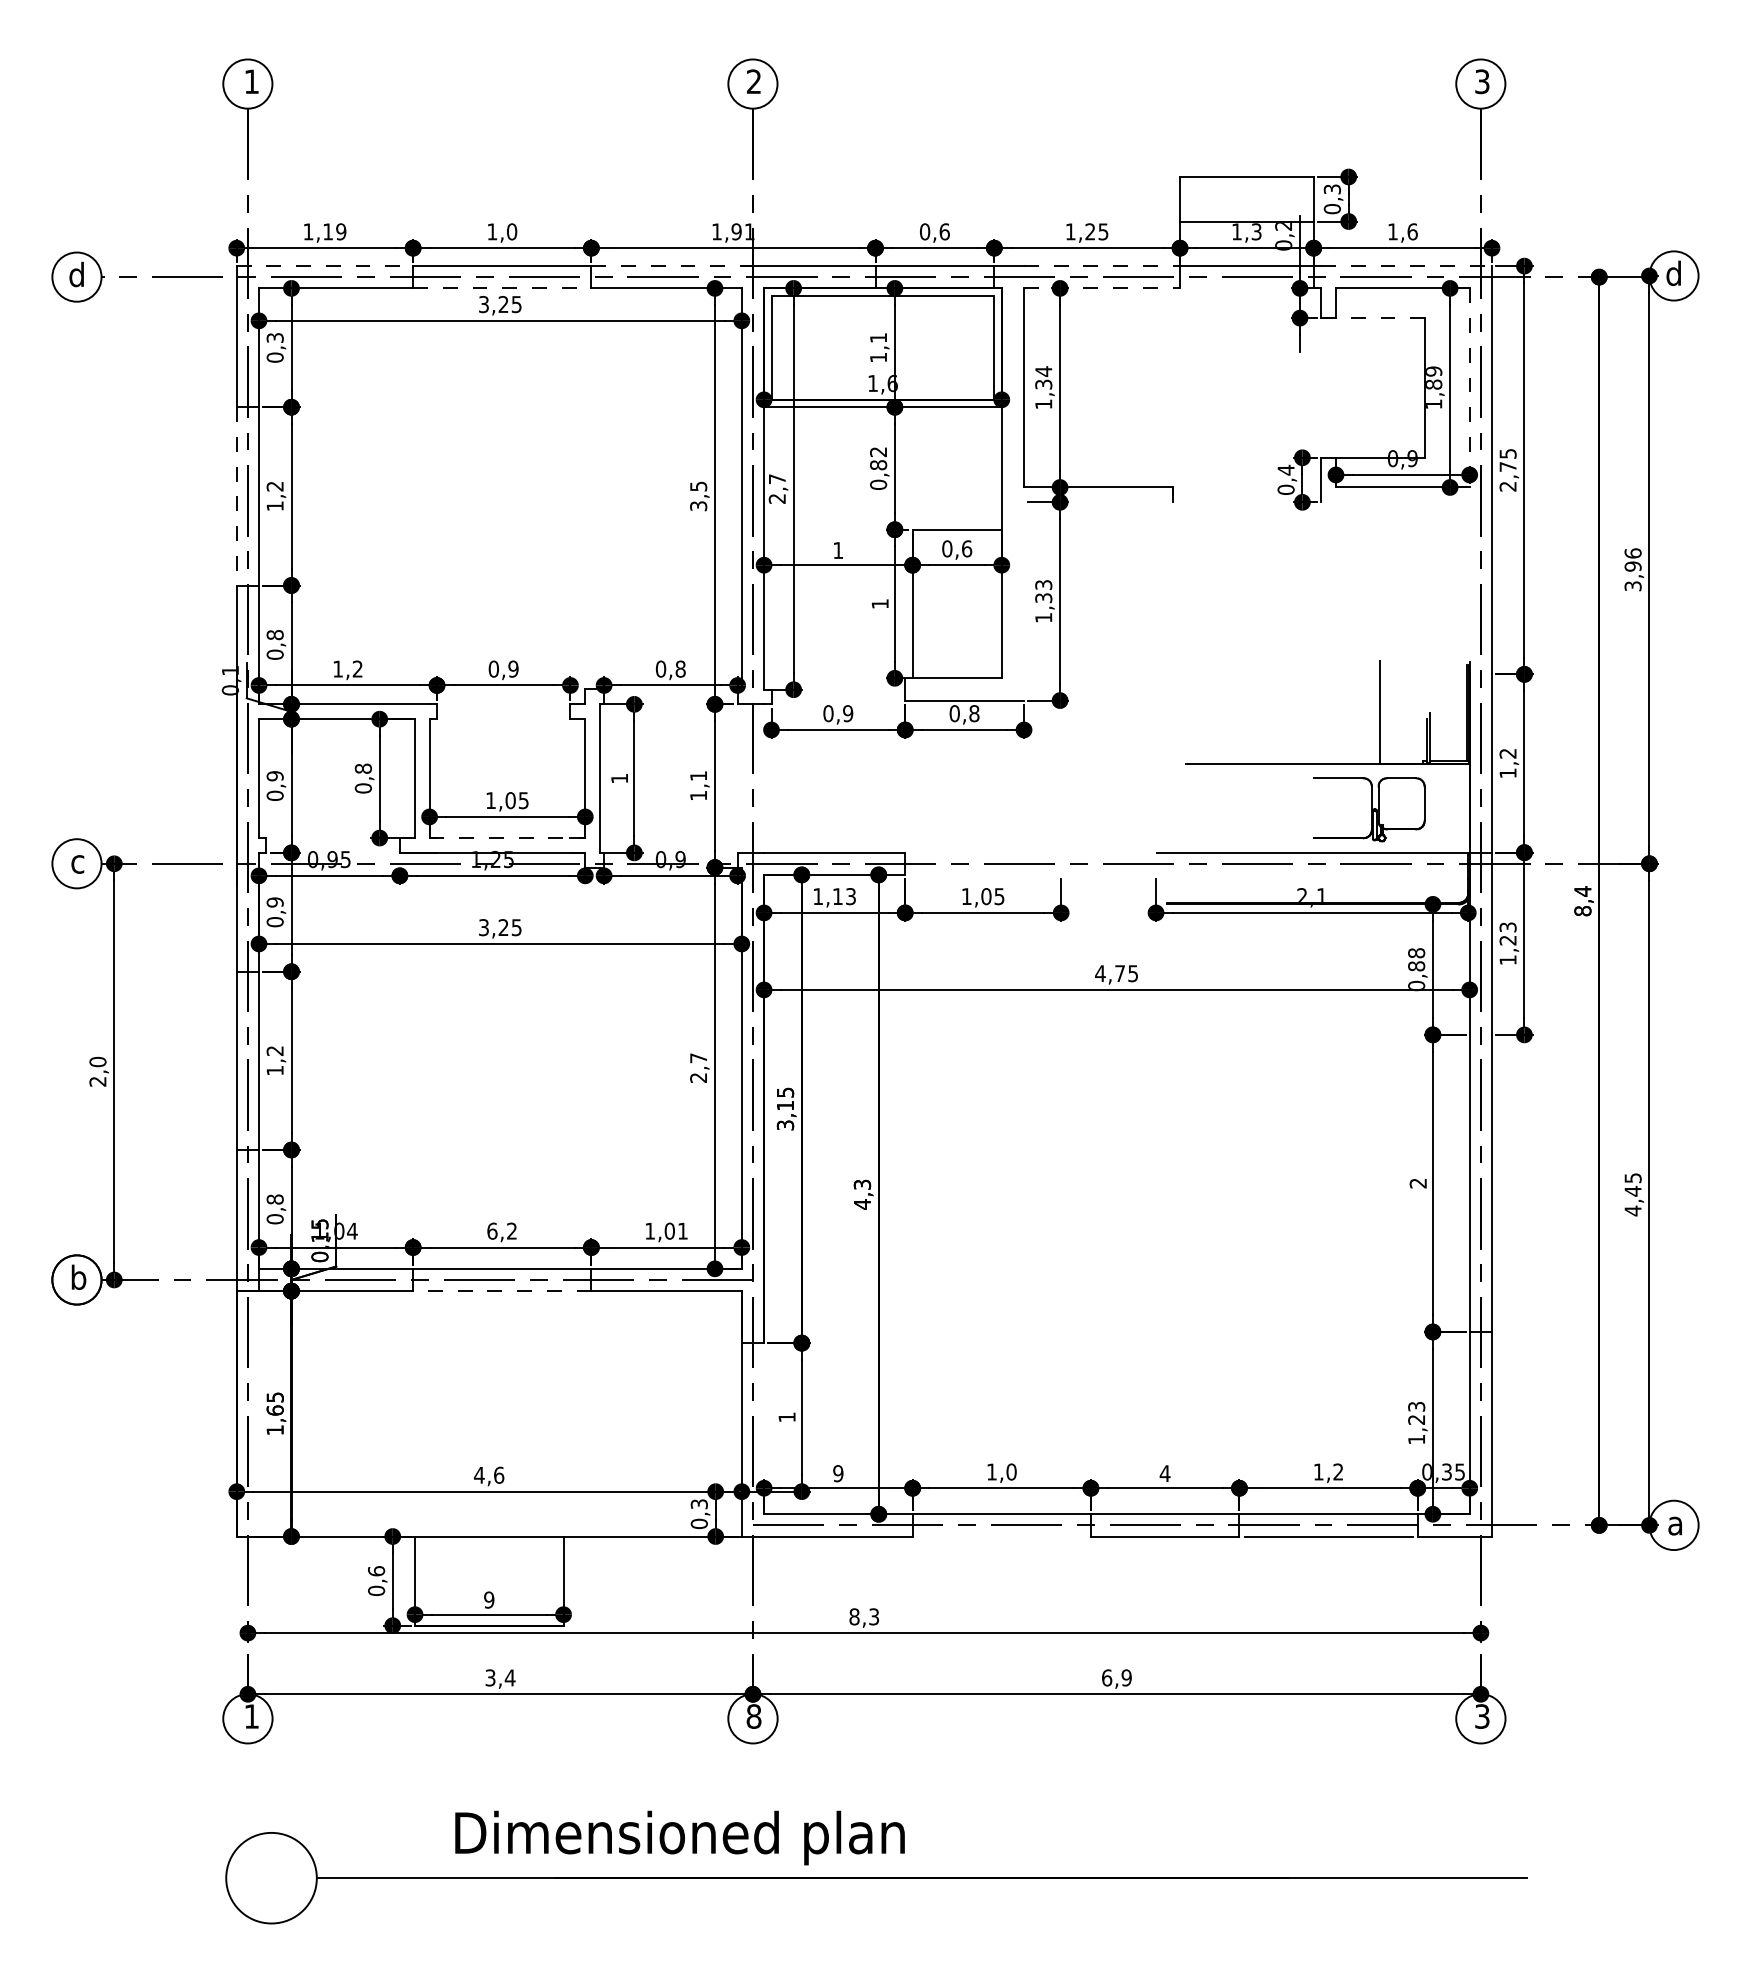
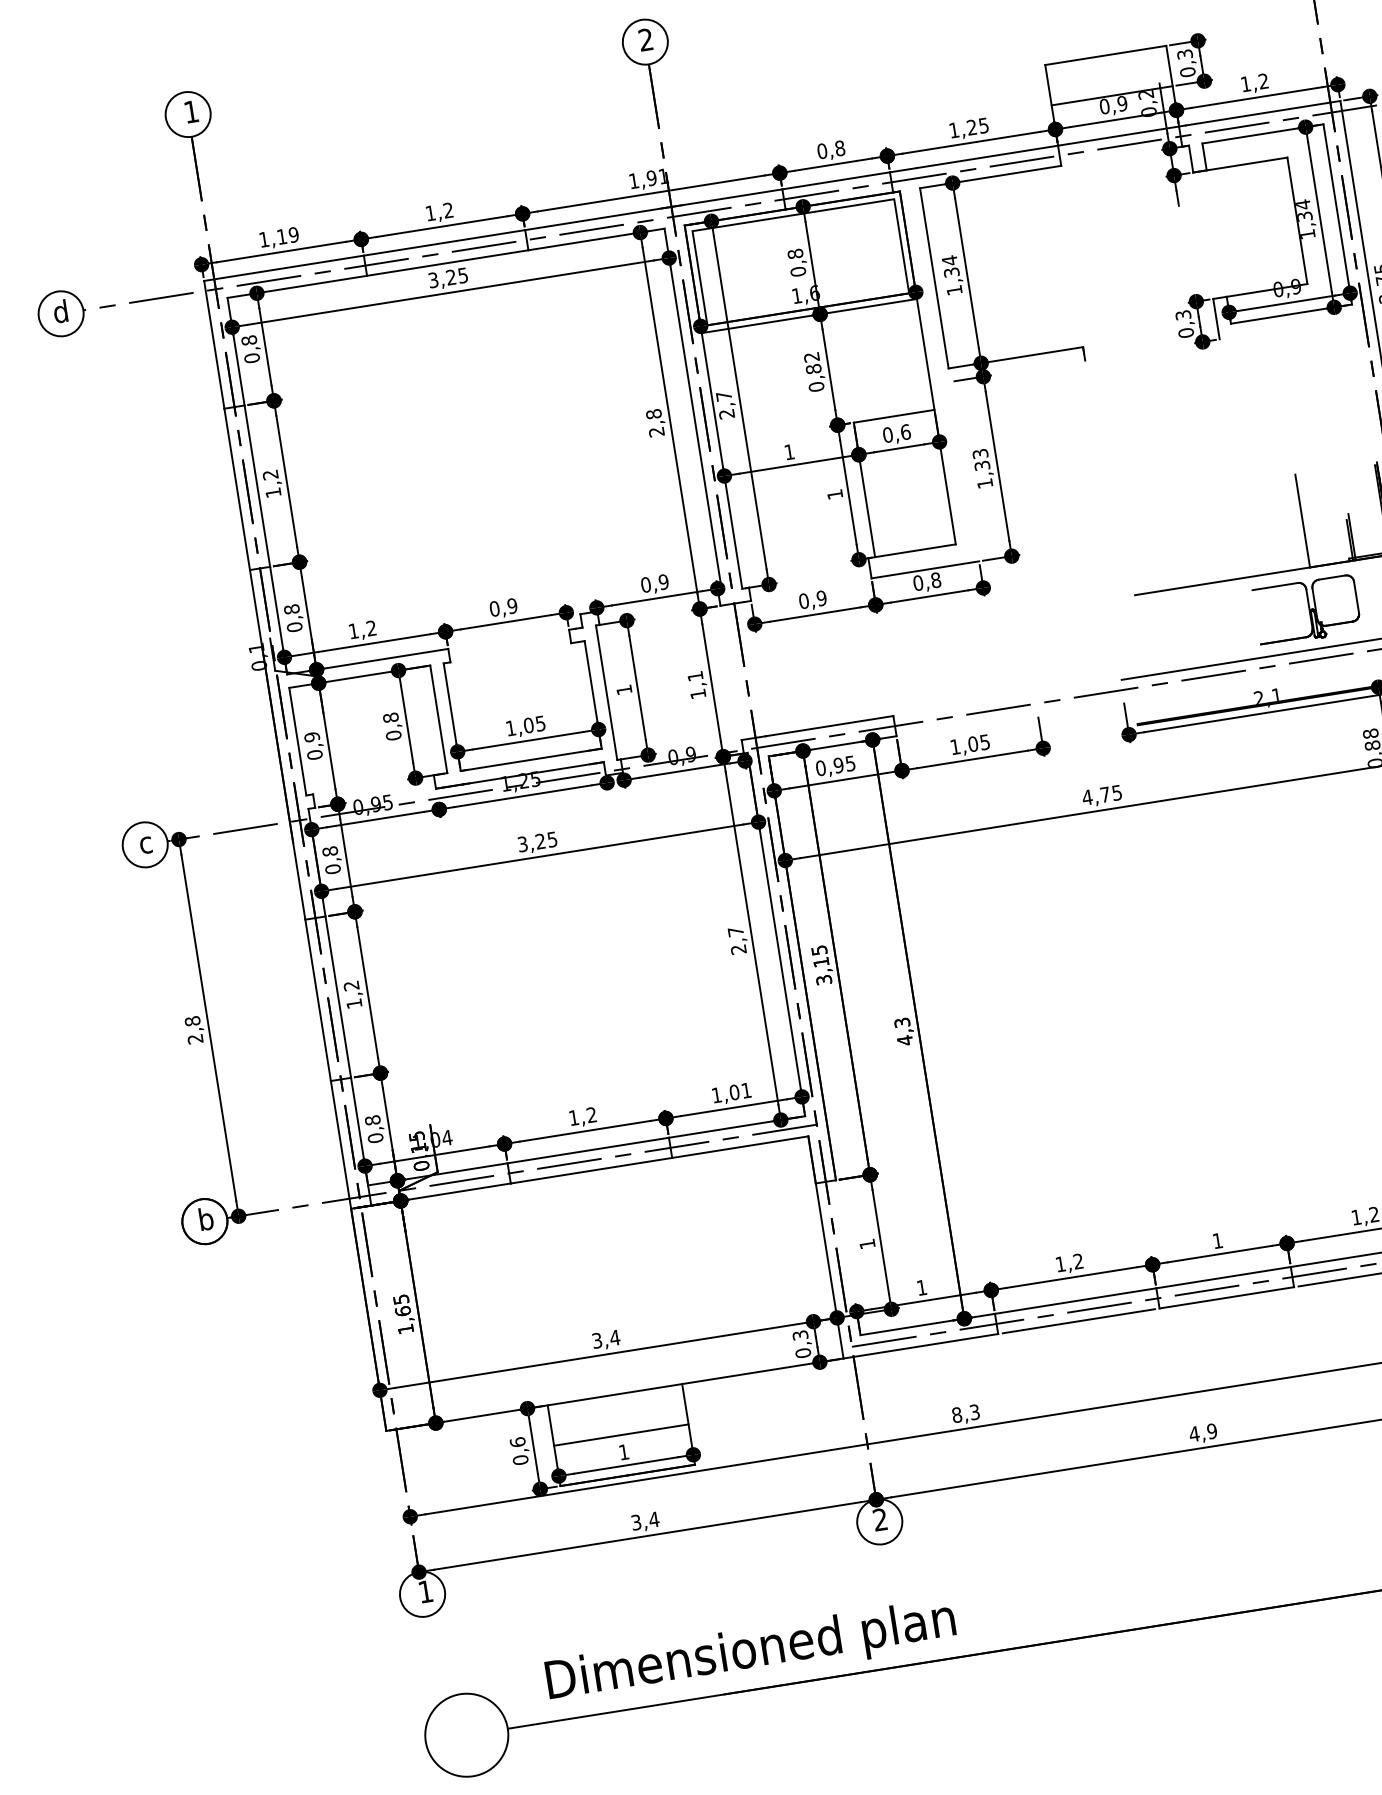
text: (512, 231) -> (448, 210), 1,0 -> 1,2
text: (944, 231) -> (839, 148), 0,6 -> 0,8
text: (1246, 231) -> (1113, 104), 1,3 -> 0,9
text: (1412, 231) -> (1263, 81), 1,6 -> 1,2
line: (325, 266) -> (284, 268), dashed -> solid
line: (678, 266) -> (604, 217), dashed -> solid
line: (1102, 266) -> (987, 157), dashed -> solid
line: (1407, 266) -> (1264, 113), dashed -> solid
line: (502, 288) -> (447, 263), dashed -> solid
line: (1102, 288) -> (991, 177), dashed -> solid
line: (1373, 318) -> (1240, 165), dashed -> solid
text: (274, 337) -> (248, 340), 0,3 -> 0,8
text: (878, 347) -> (796, 262), 1,1 -> 0,8
text: (1434, 377) -> (1304, 210), 1,89 -> 1,34
line: (1469, 387) -> (1337, 214), dashed -> solid
text: (1285, 469) -> (1182, 314), 0,4 -> 0,3
line: (236, 496) -> (236, 489), dashed -> solid
text: (698, 496) -> (655, 423), 3,5 -> 2,8
text: (680, 668) -> (663, 581), 0,8 -> 0,9
line: (507, 838) -> (531, 760), dashed -> solid
text: (834, 896) -> (835, 765), 1,13 -> 0,95
text: (274, 902) -> (329, 851), 0,9 -> 0,8
text: (97, 1061) -> (192, 1020), 2,0 -> 2,8
text: (492, 1230) -> (573, 1117), 6,2 -> 1,2
line: (501, 1291) -> (590, 1171), dashed -> solid
text: (1011, 1471) -> (1078, 1260), 1,0 -> 1,2
text: (838, 1473) -> (922, 1287), 9 -> 1
text: (1164, 1473) -> (1217, 1240), 4 -> 1
text: (489, 1474) -> (606, 1338), 4,6 -> 3,4
line: (1001, 1536) -> (1078, 1321), added
line: (489, 1581) -> (621, 1435), added
text: (489, 1599) -> (624, 1451), 9 -> 1
text: (1106, 1677) -> (1193, 1433), 6,9 -> 4,9
text: (753, 1716) -> (879, 1519), 8 -> 2
text: (679, 1837) -> (750, 1652), moved

